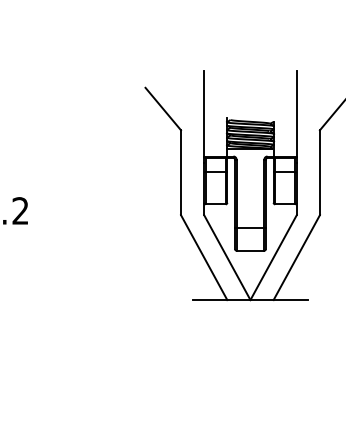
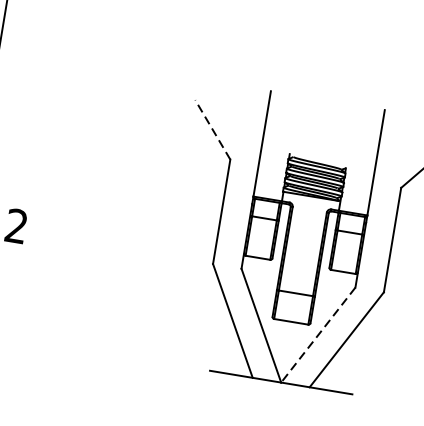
line: (163, 109) -> (213, 130), solid -> dashed
line: (273, 258) -> (317, 336), solid -> dashed

